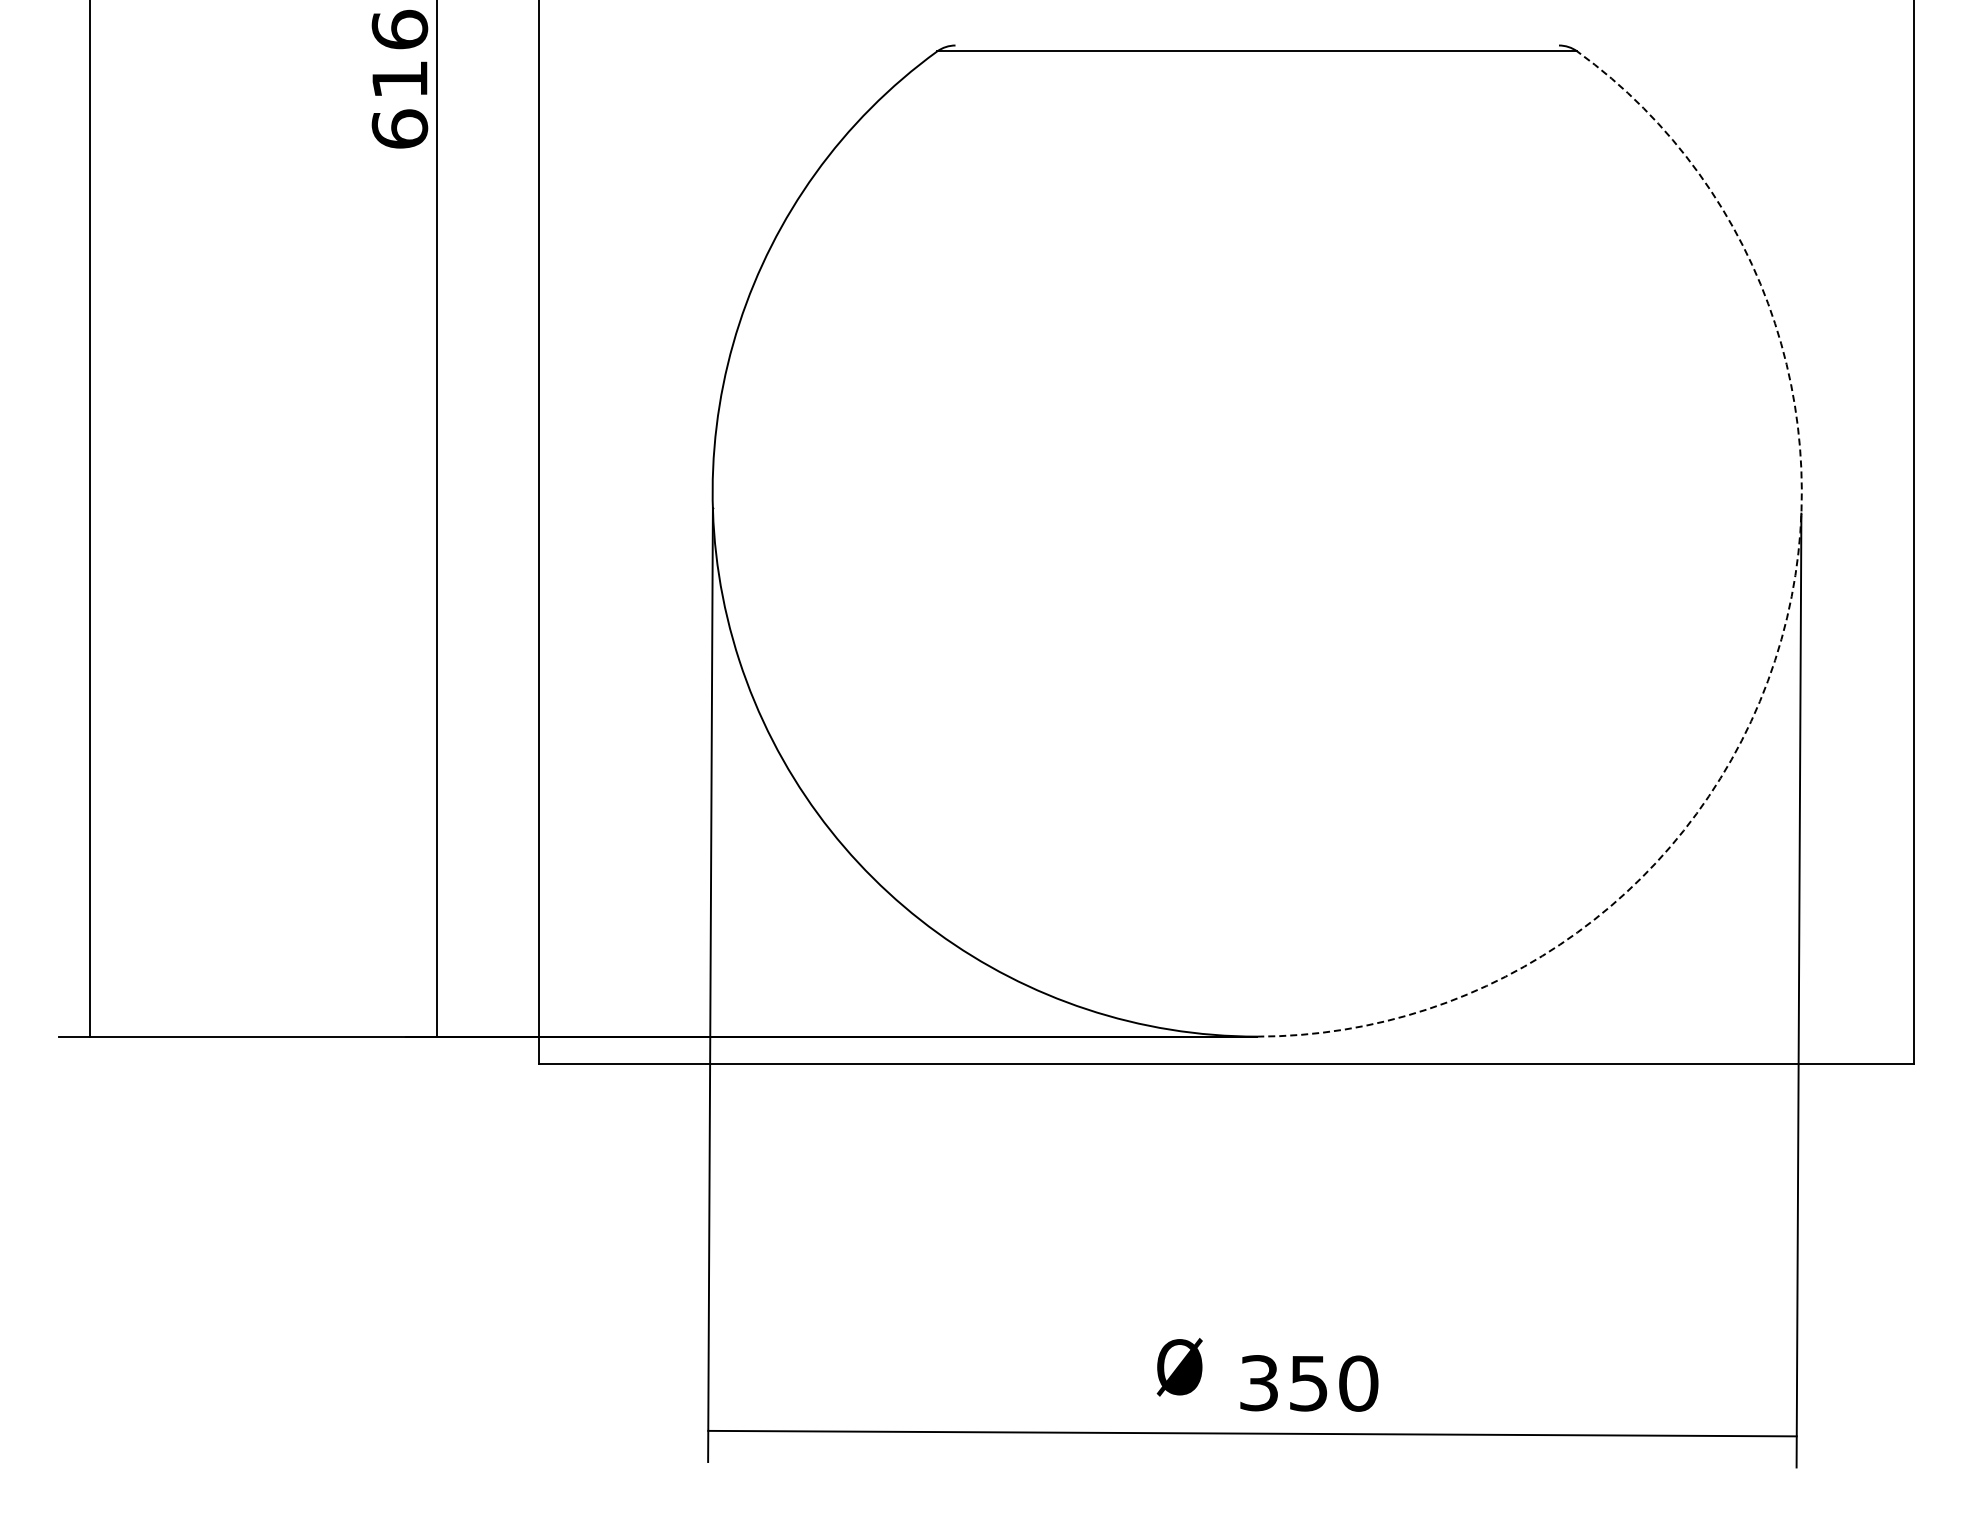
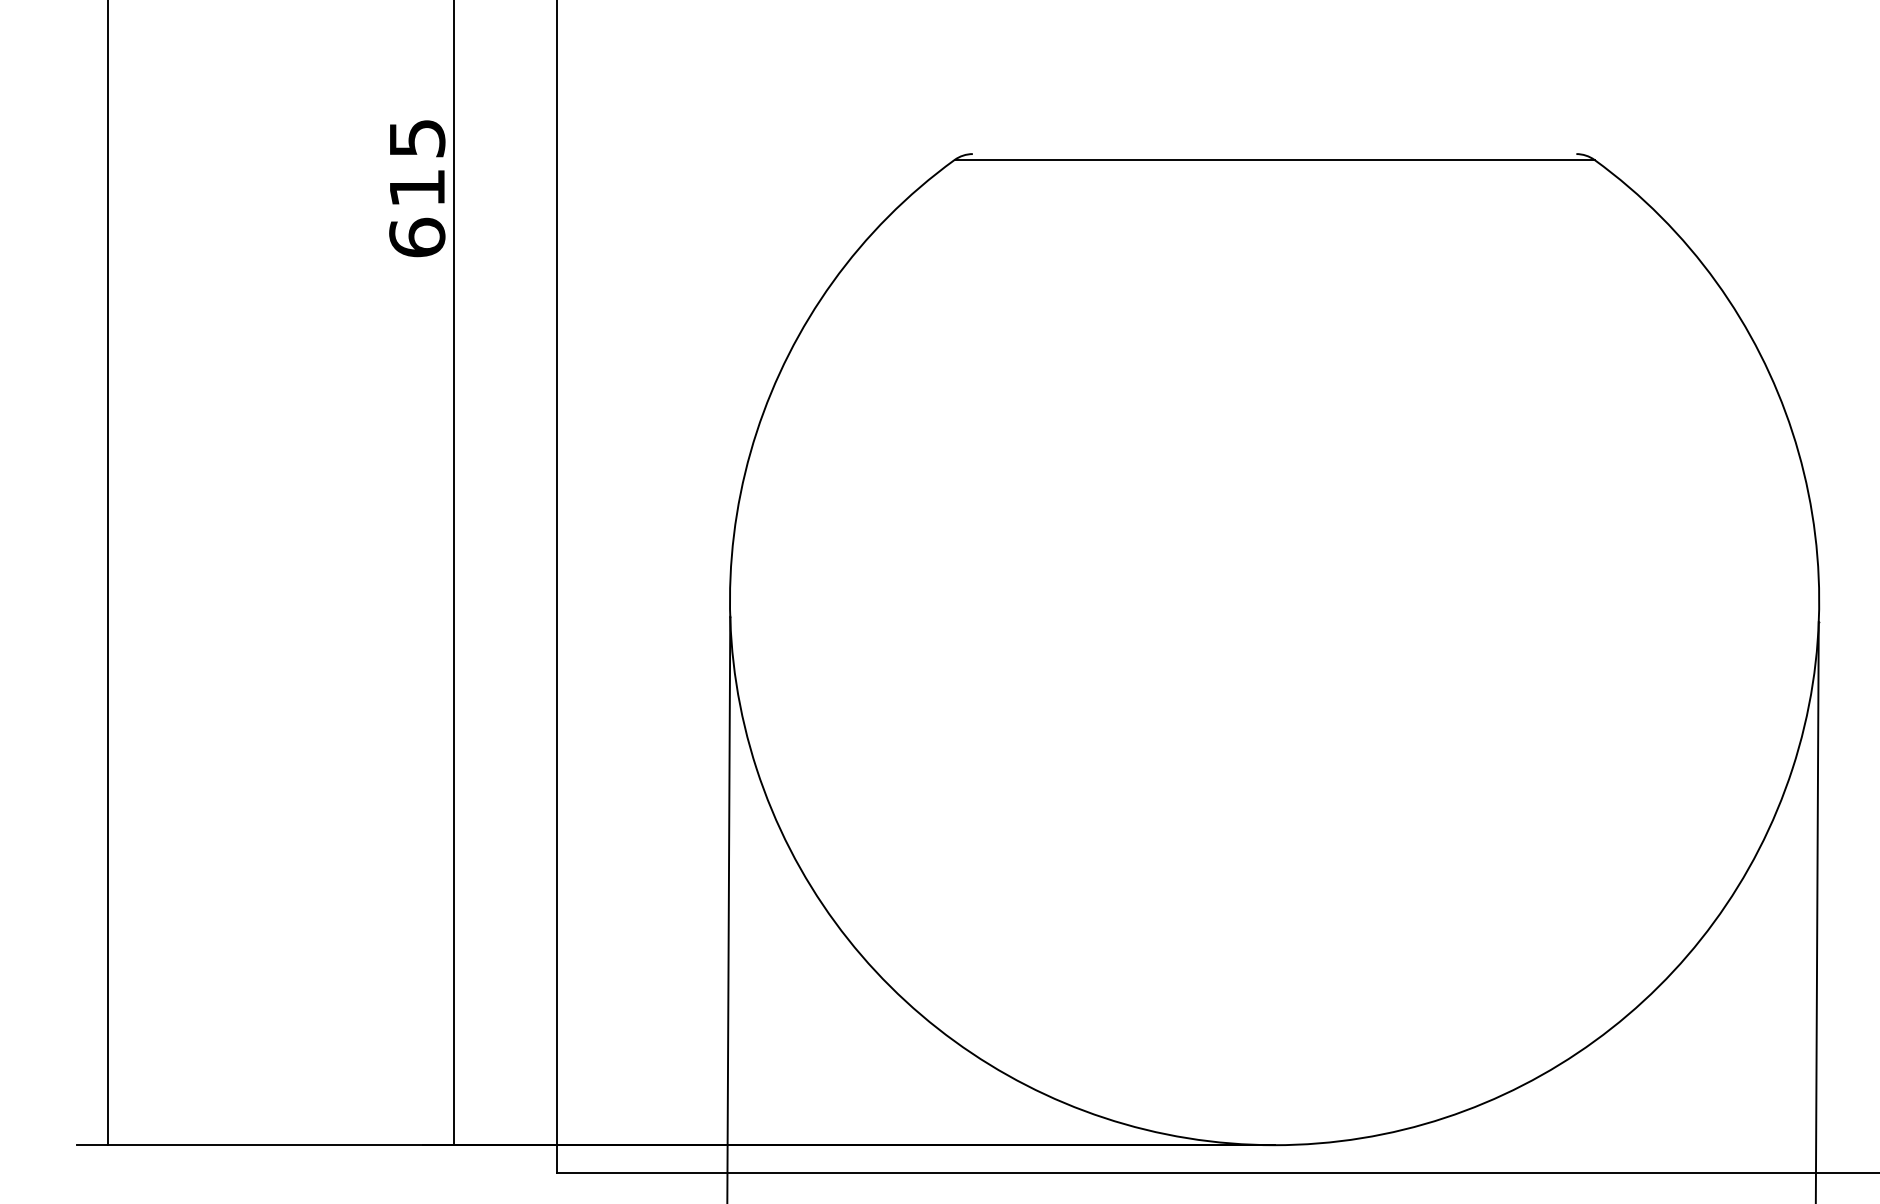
text: (399, 29) -> (416, 138), 616 -> 615
arc: (1775, 660) -> (1792, 769), dashed -> solid

